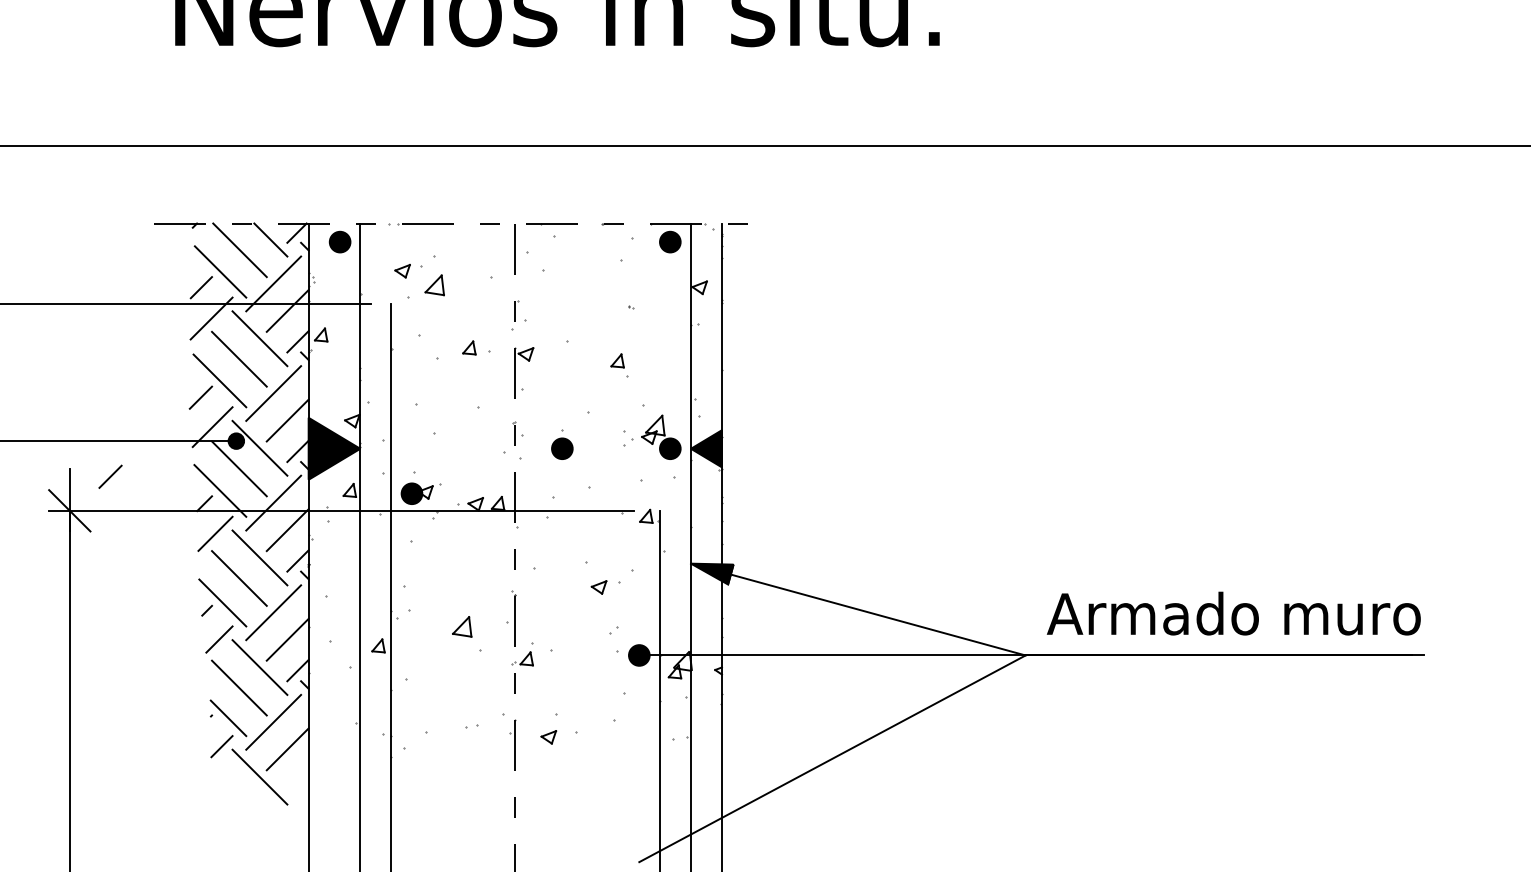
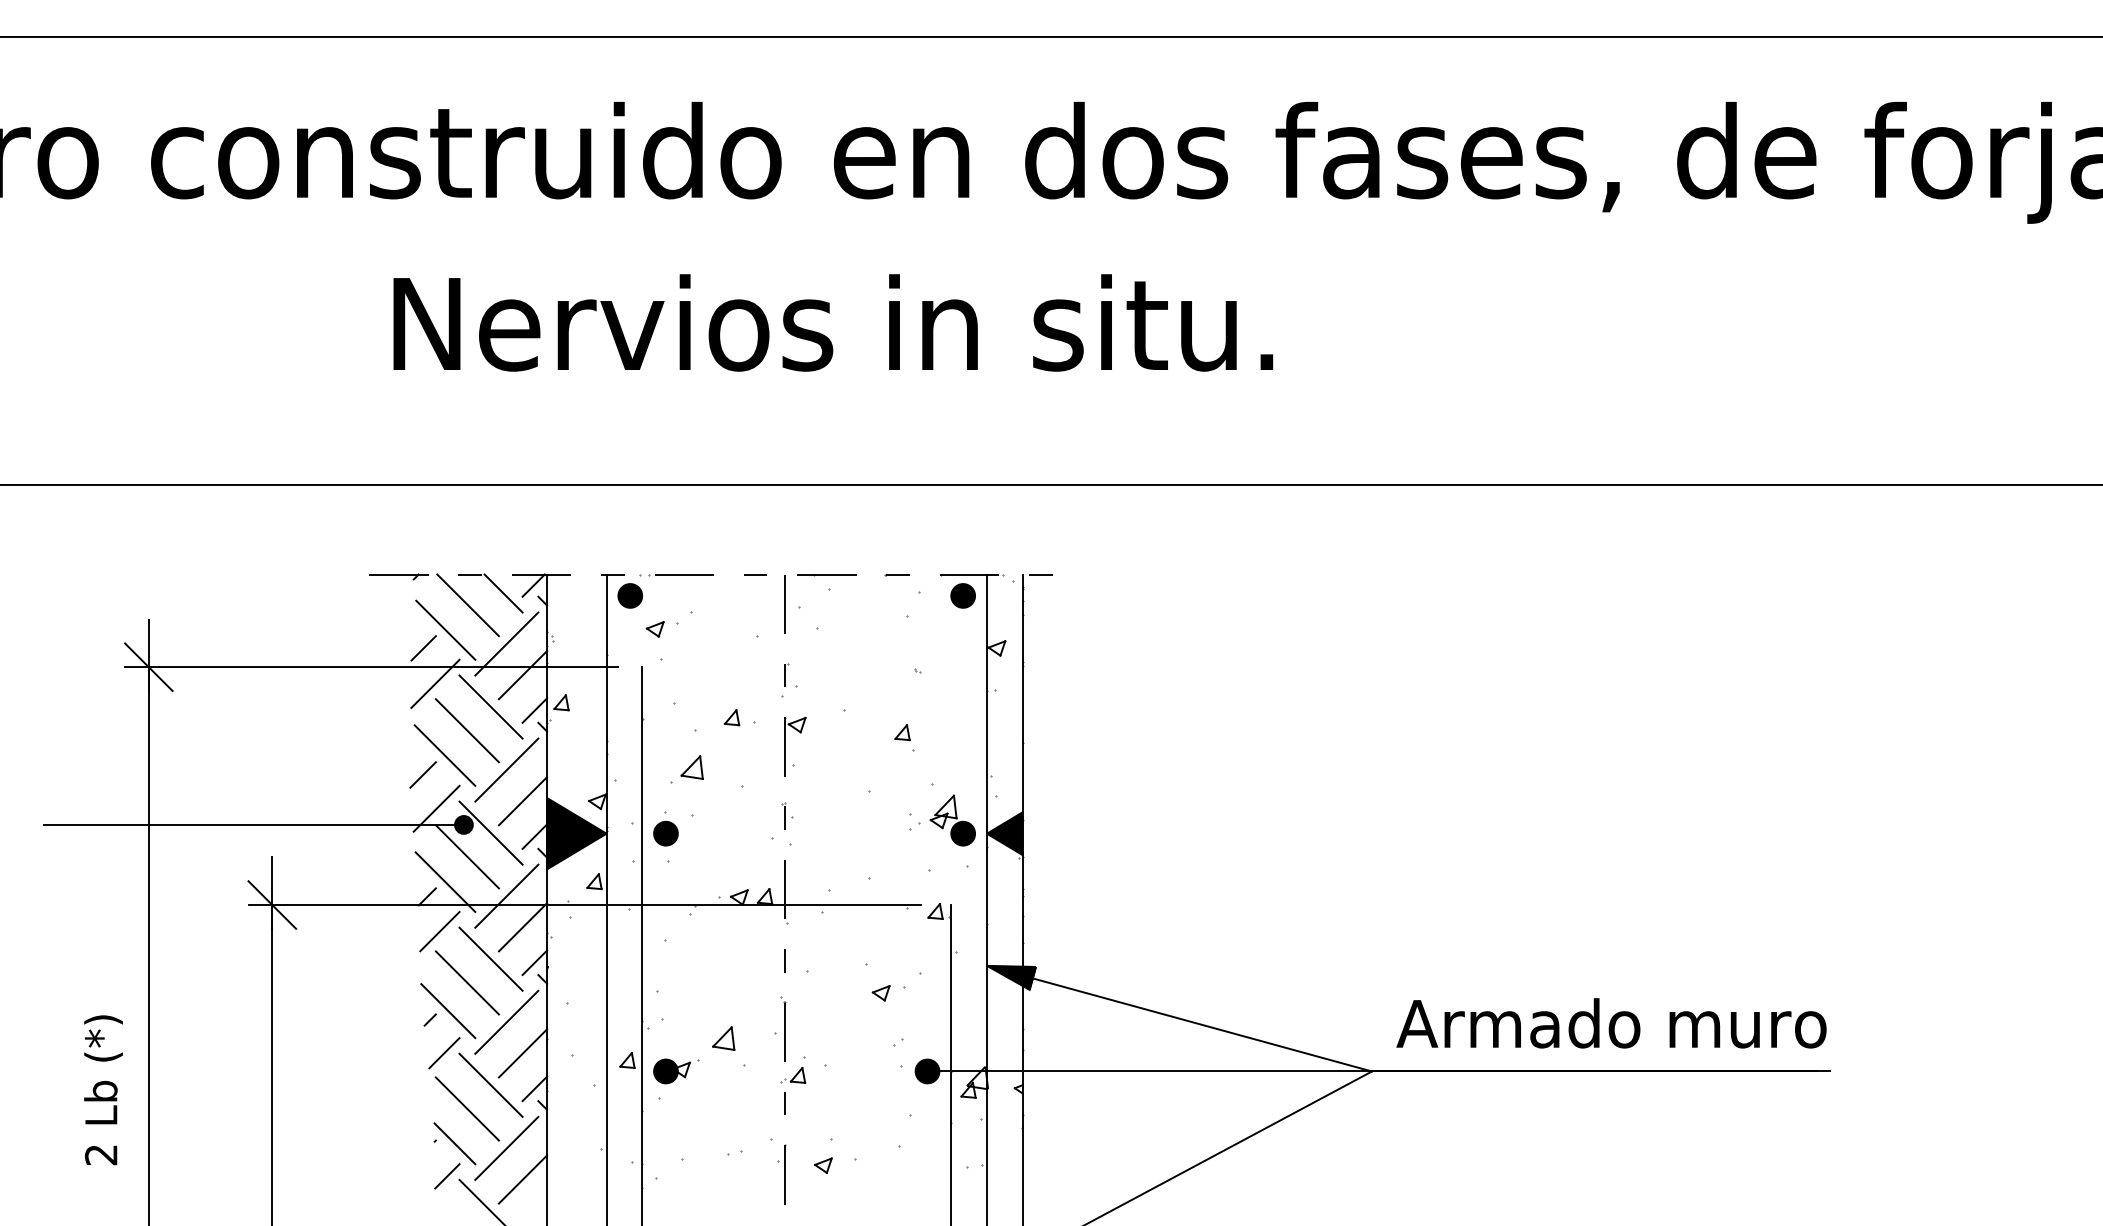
part: (340, 241) -> (630, 595), moved
part: (434, 285) -> (691, 767), moved
part: (561, 444) -> (665, 828), moved
line: (109, 476) -> (318, 865), removed
part: (421, 493) -> (676, 1071), moved

